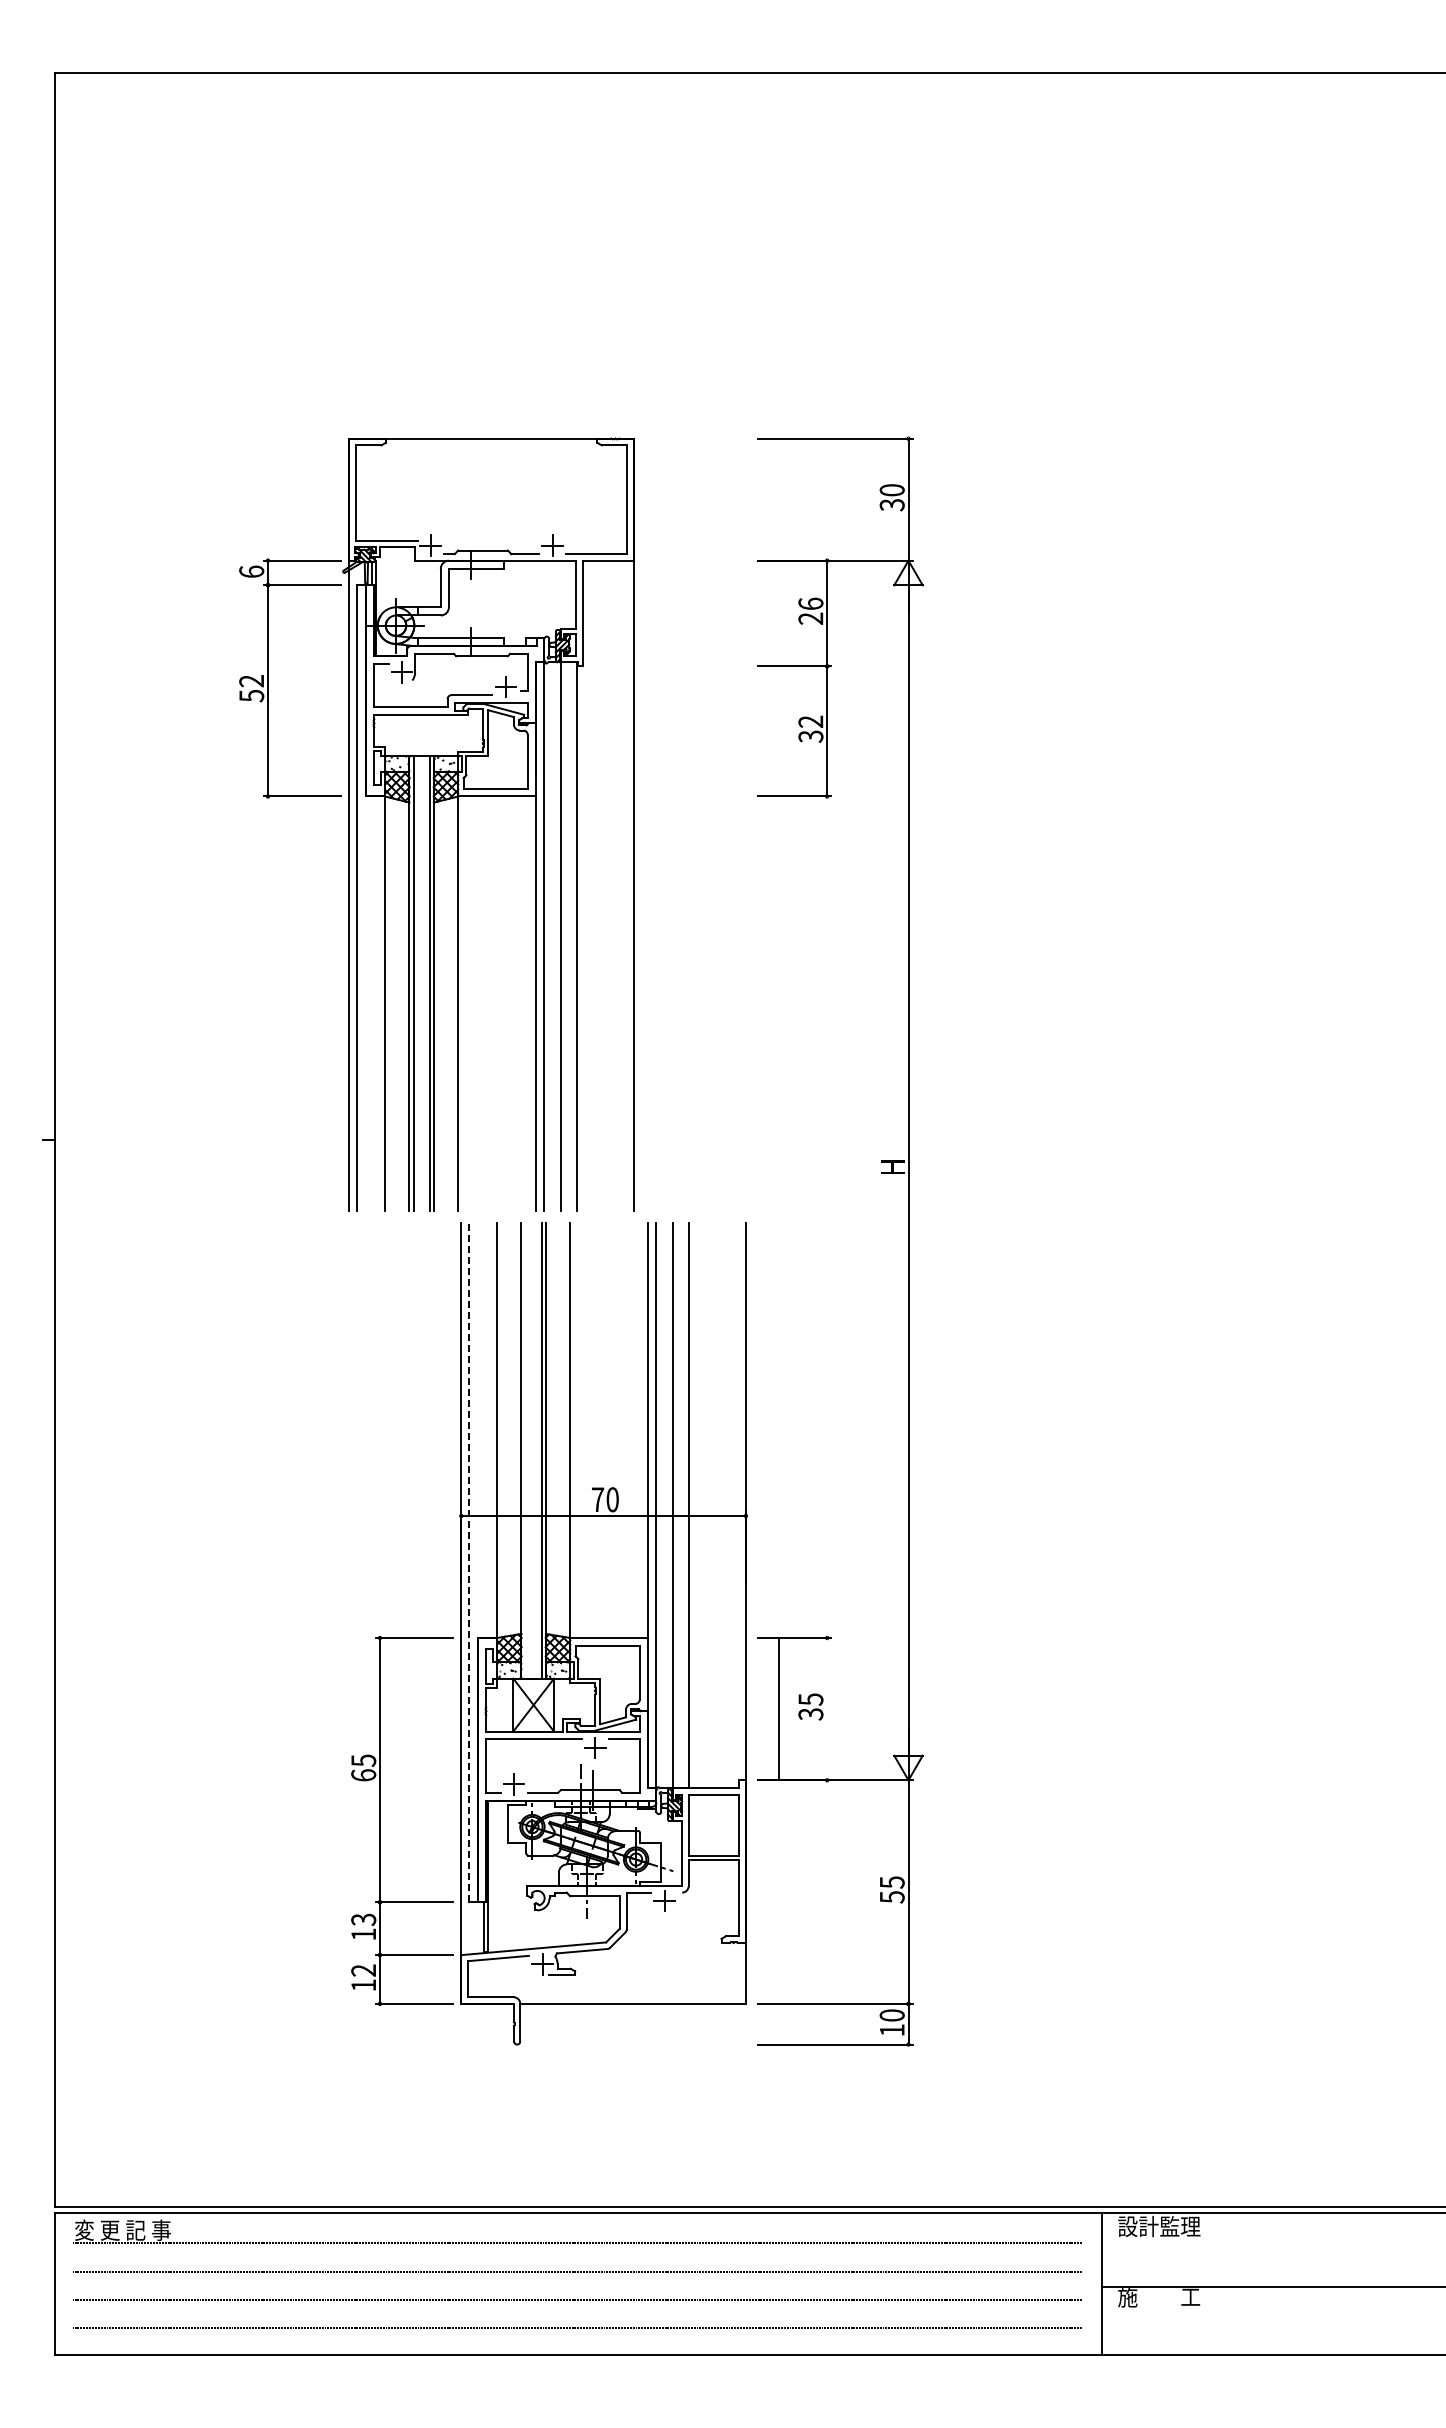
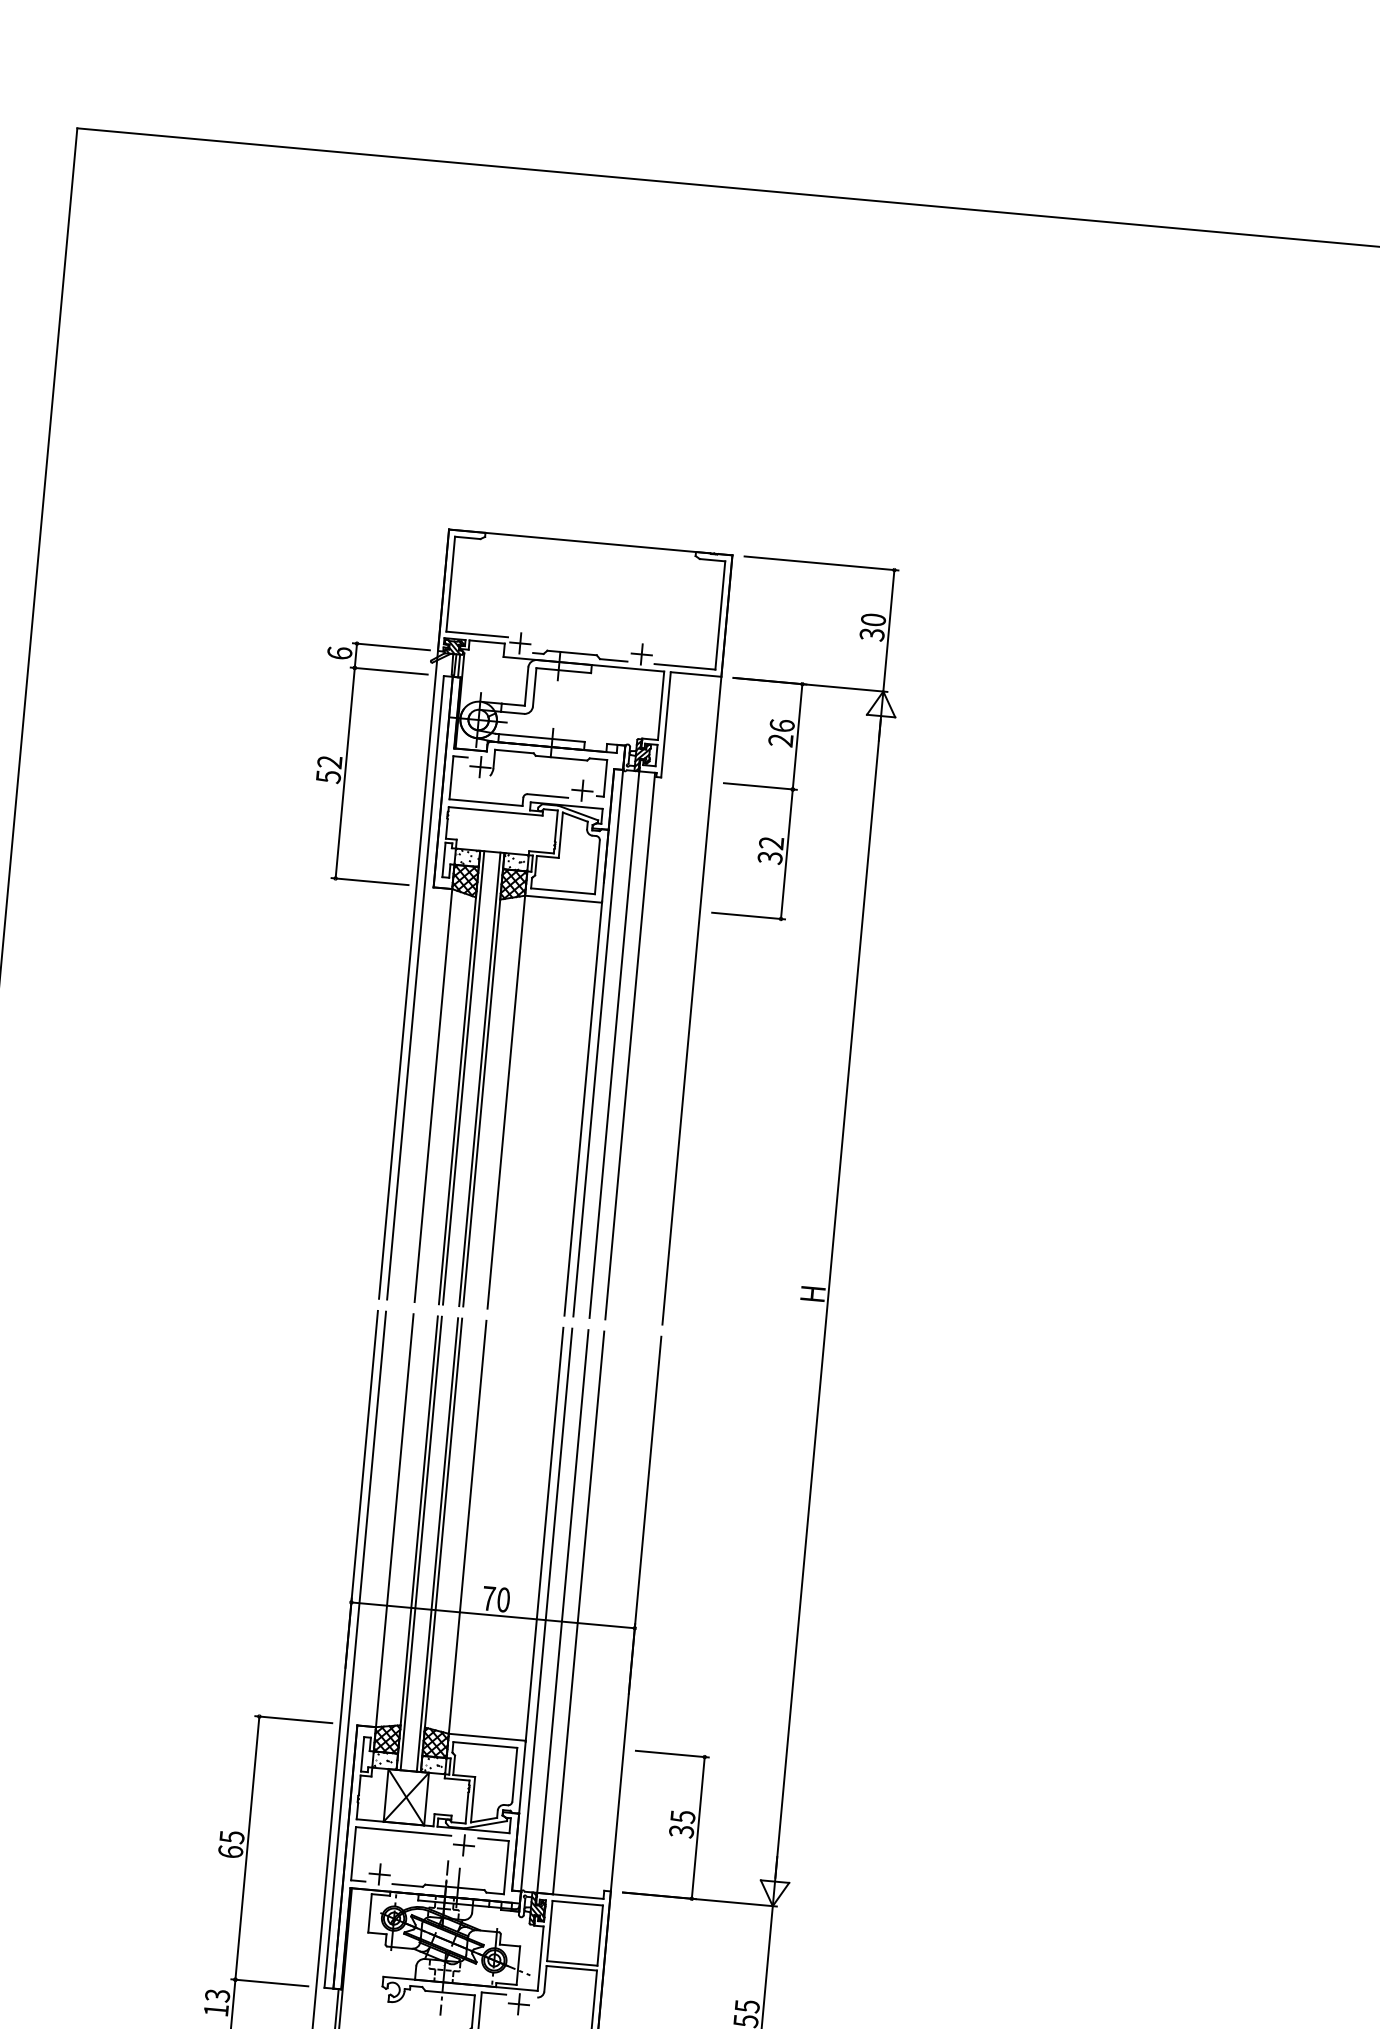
part: (436, 824) -> (500, 921), moved
line: (525, 1450) -> (421, 1542), added
line: (469, 1562) -> (355, 1649), dashed -> solid
line: (779, 1709) -> (698, 1828), moved

